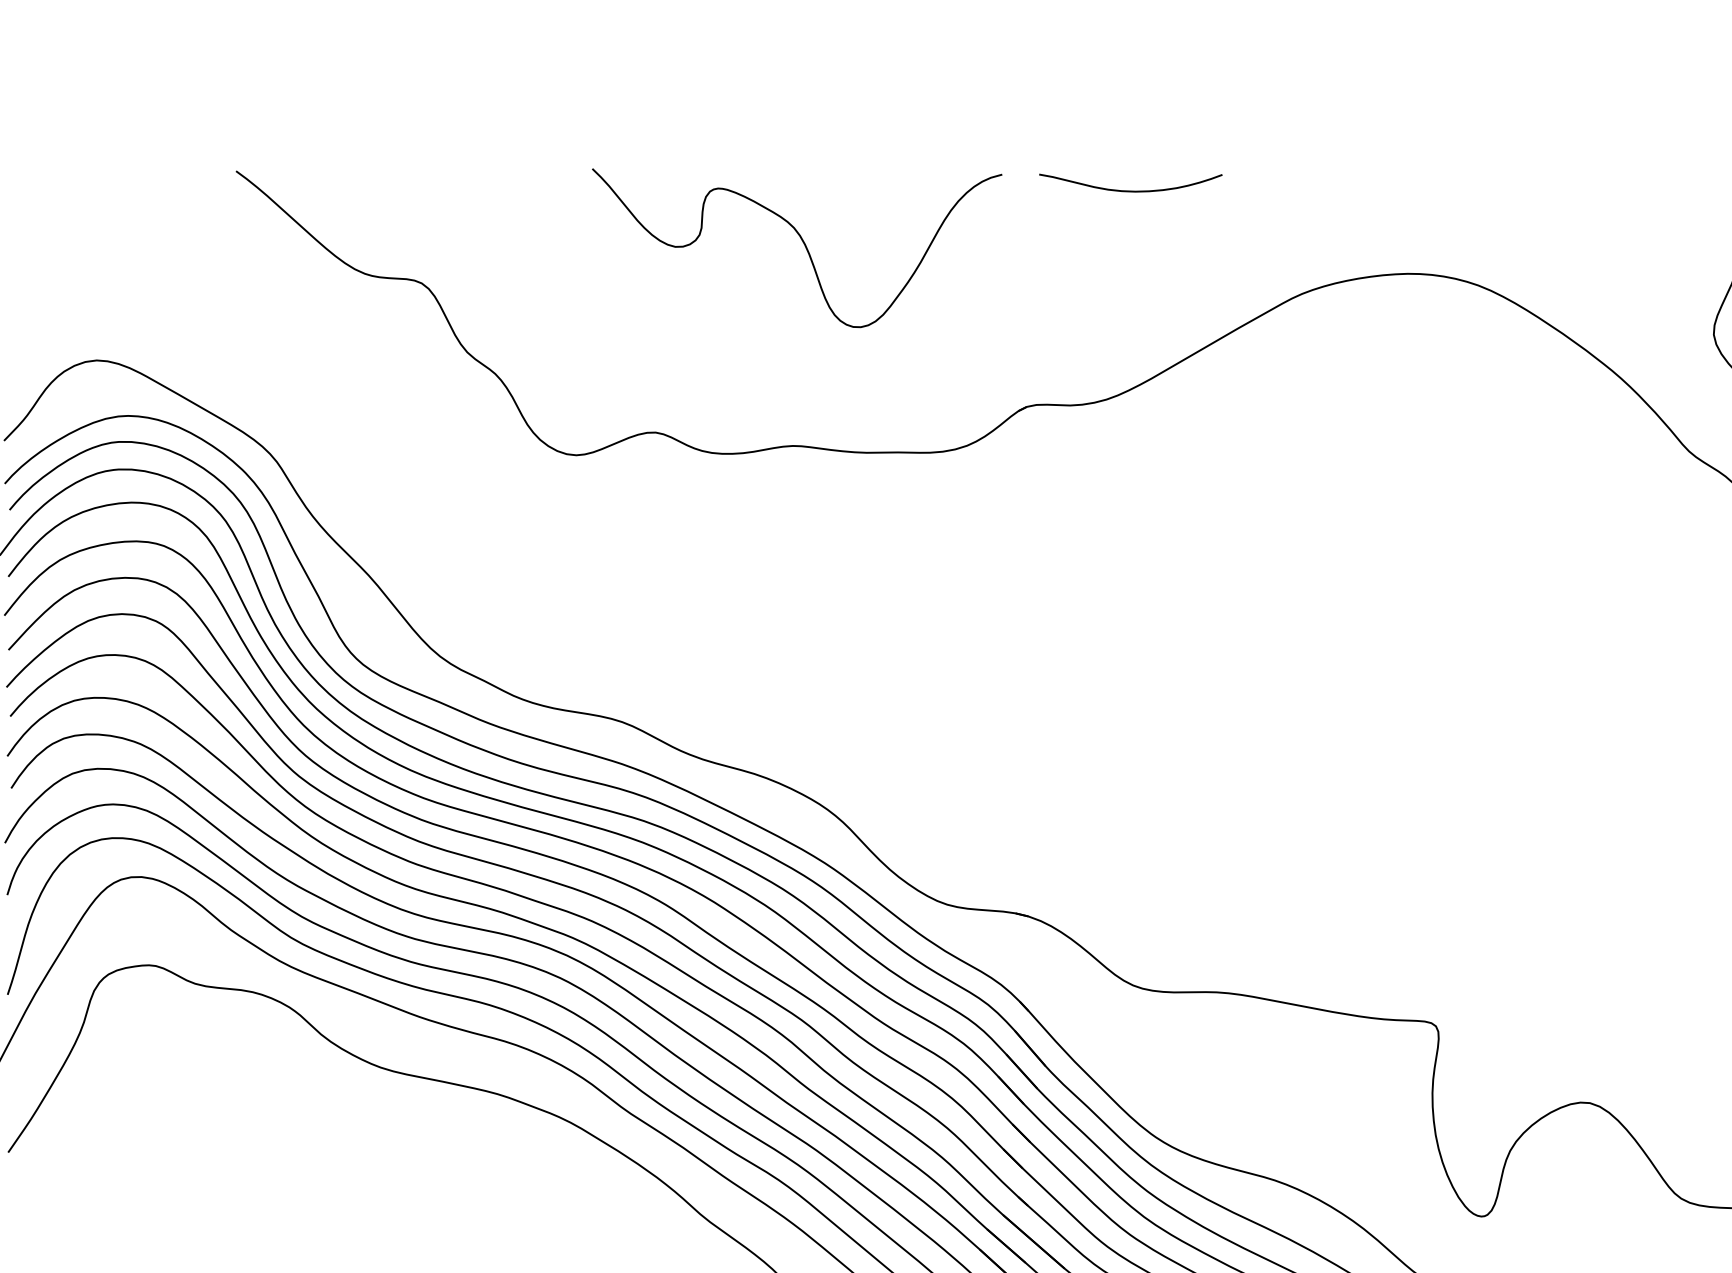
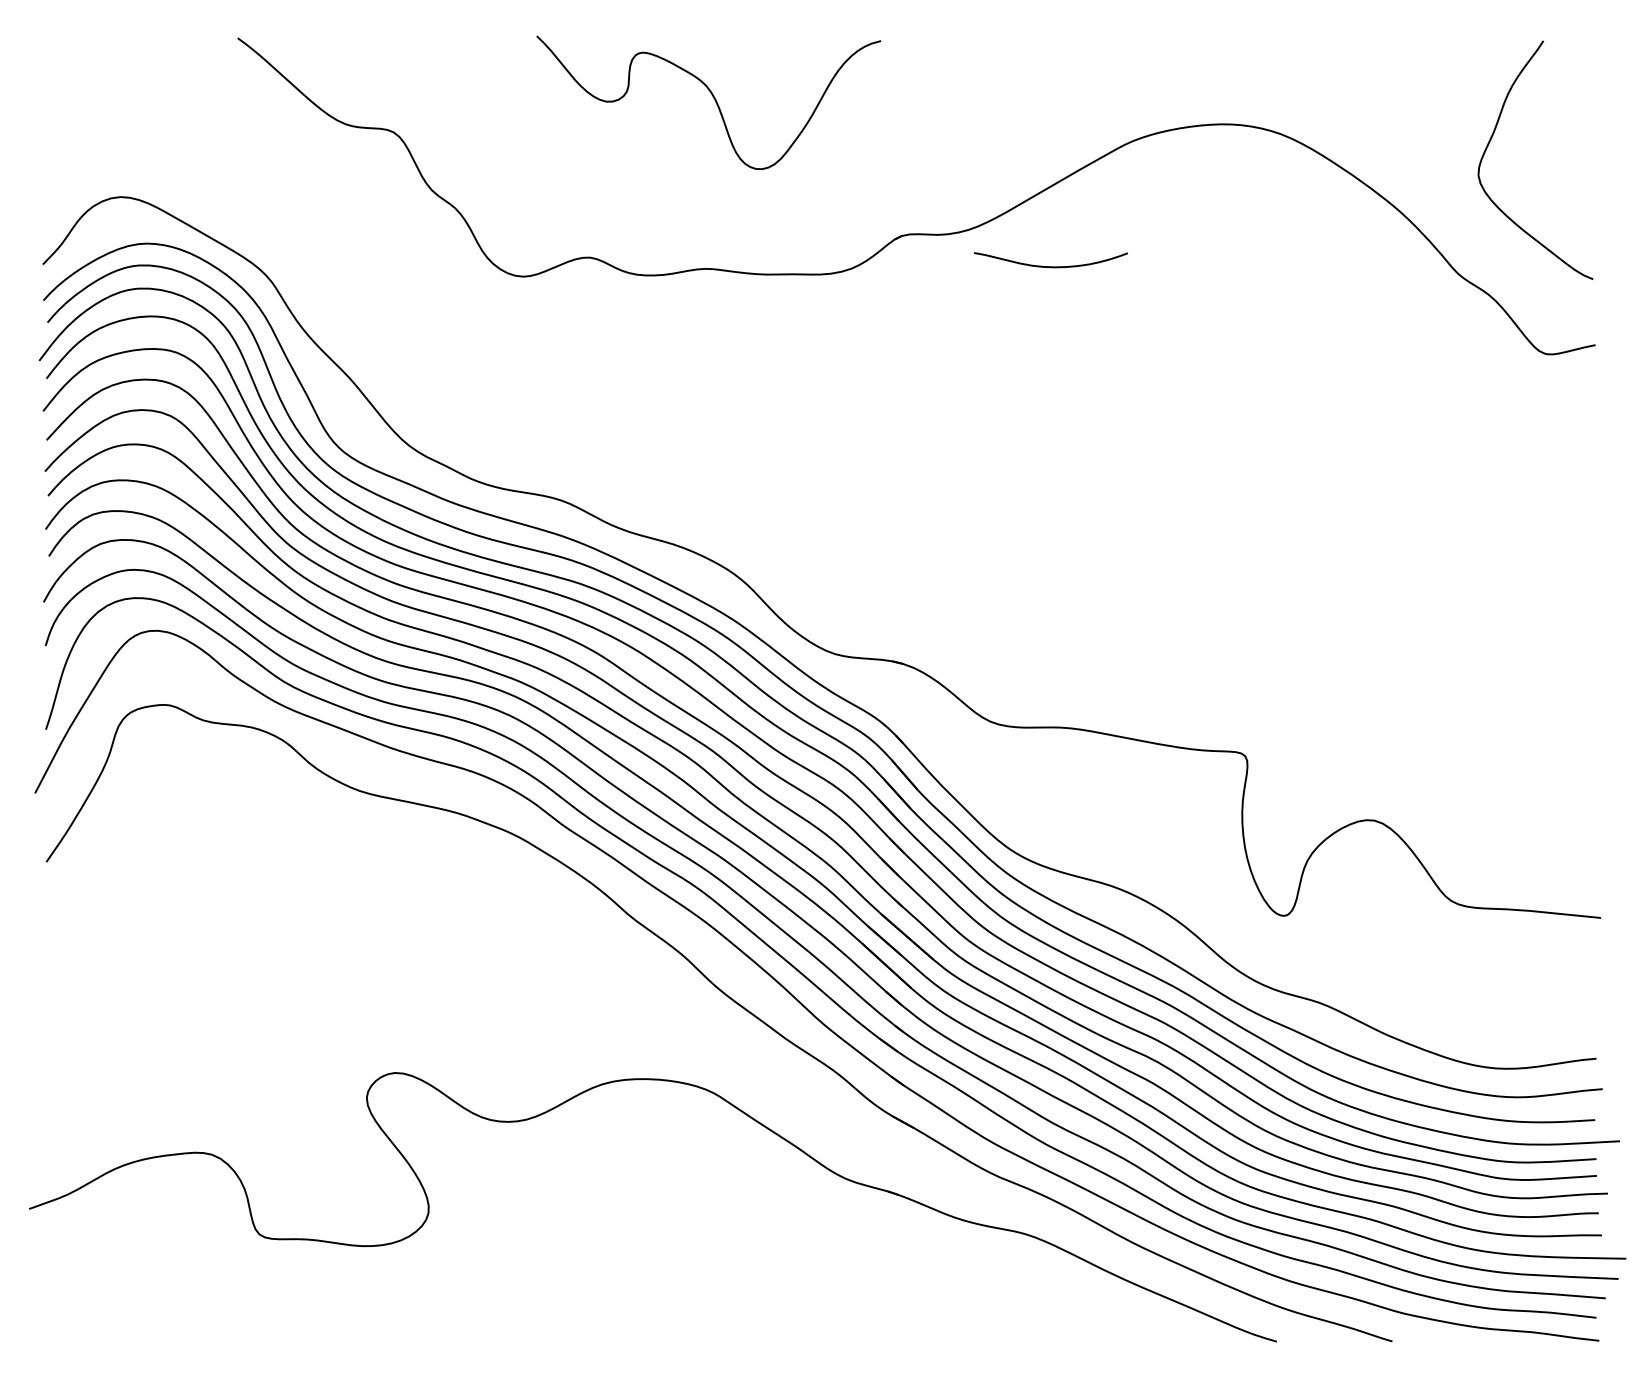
curve: (1130, 190) -> (1050, 266), moved

